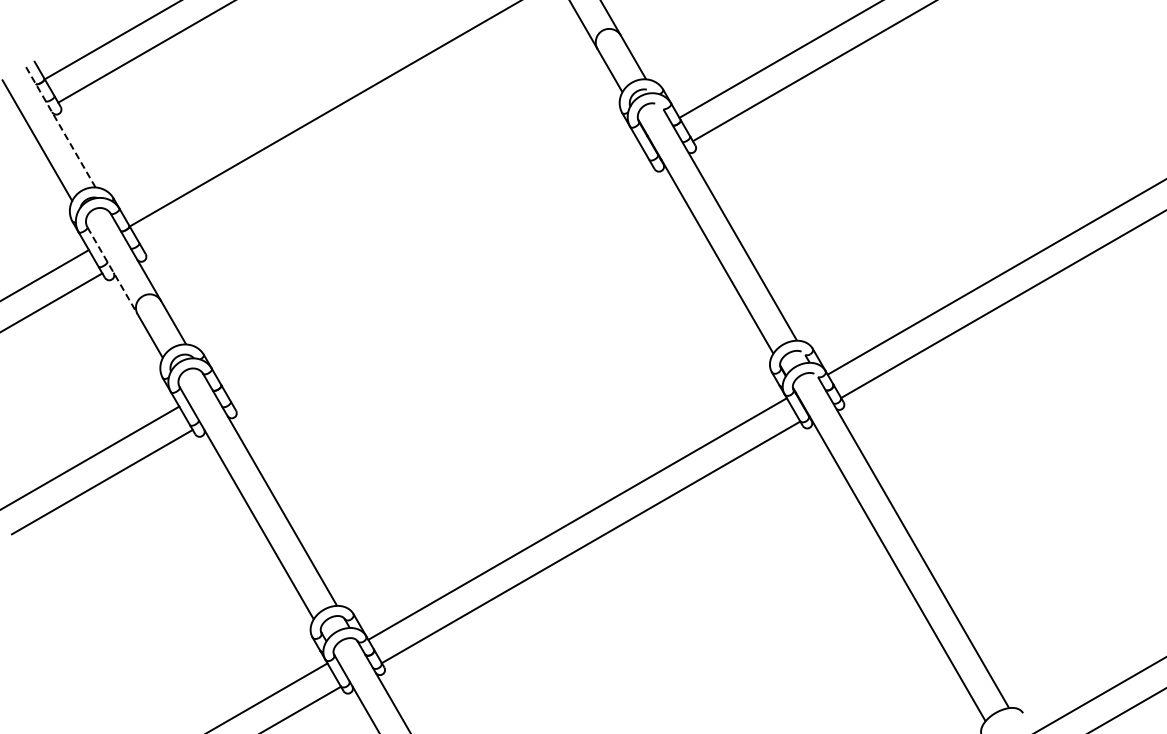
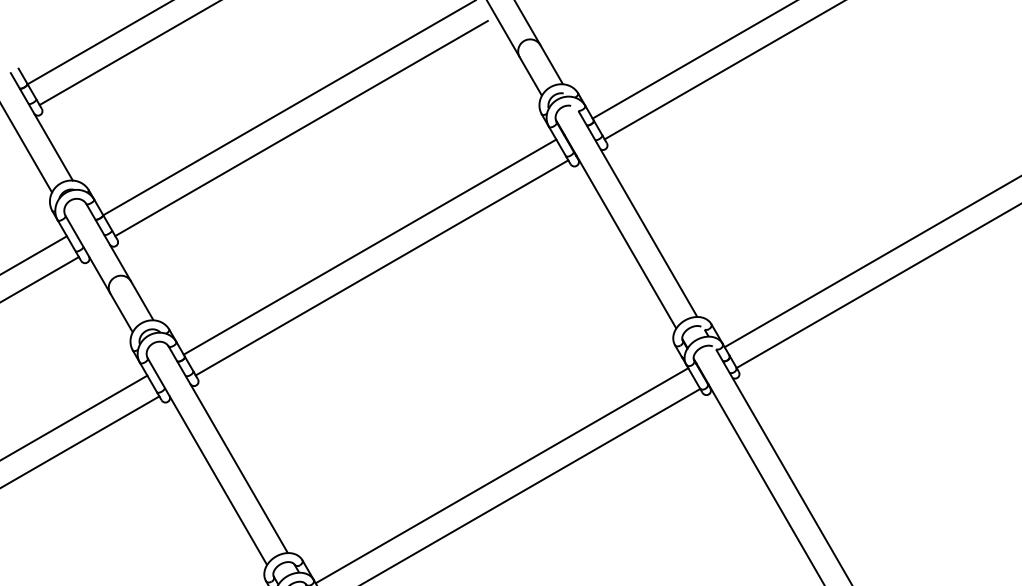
line: (60, 127) -> (41, 127), dashed -> solid
line: (352, 128) -> (301, 128), added
line: (429, 262) -> (370, 247), added
line: (112, 270) -> (87, 254), dashed -> solid
line: (442, 285) -> (381, 267), added

